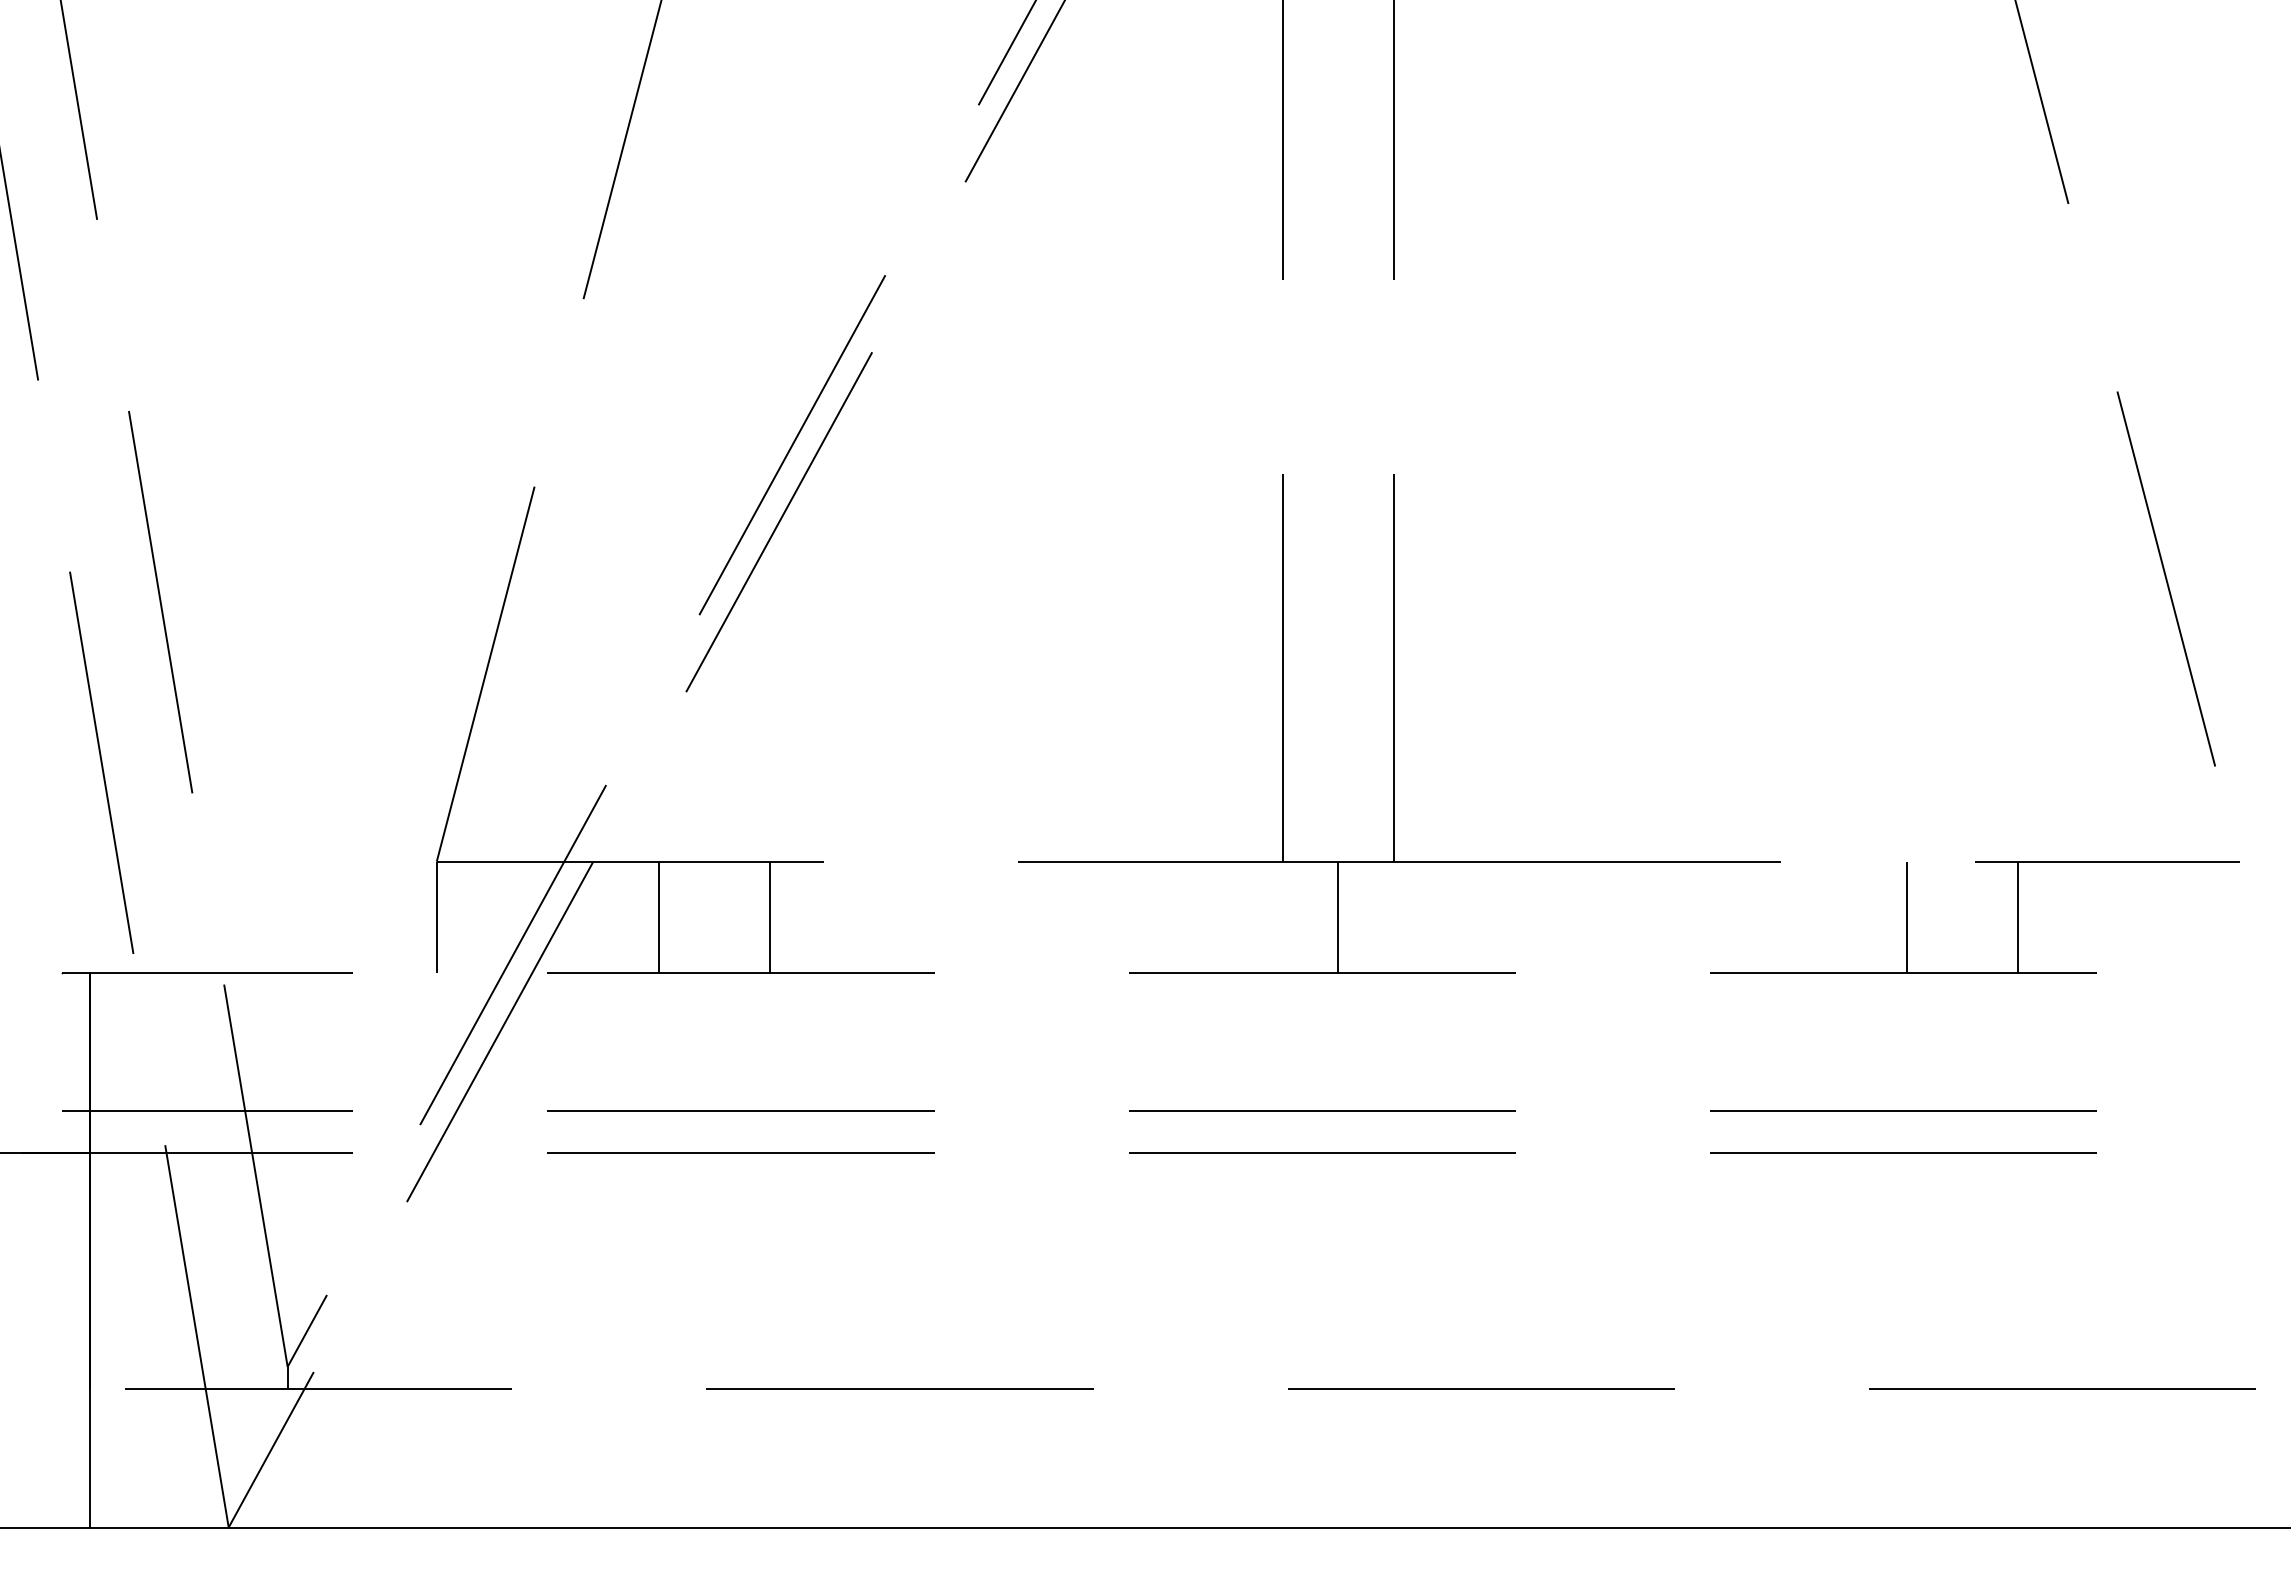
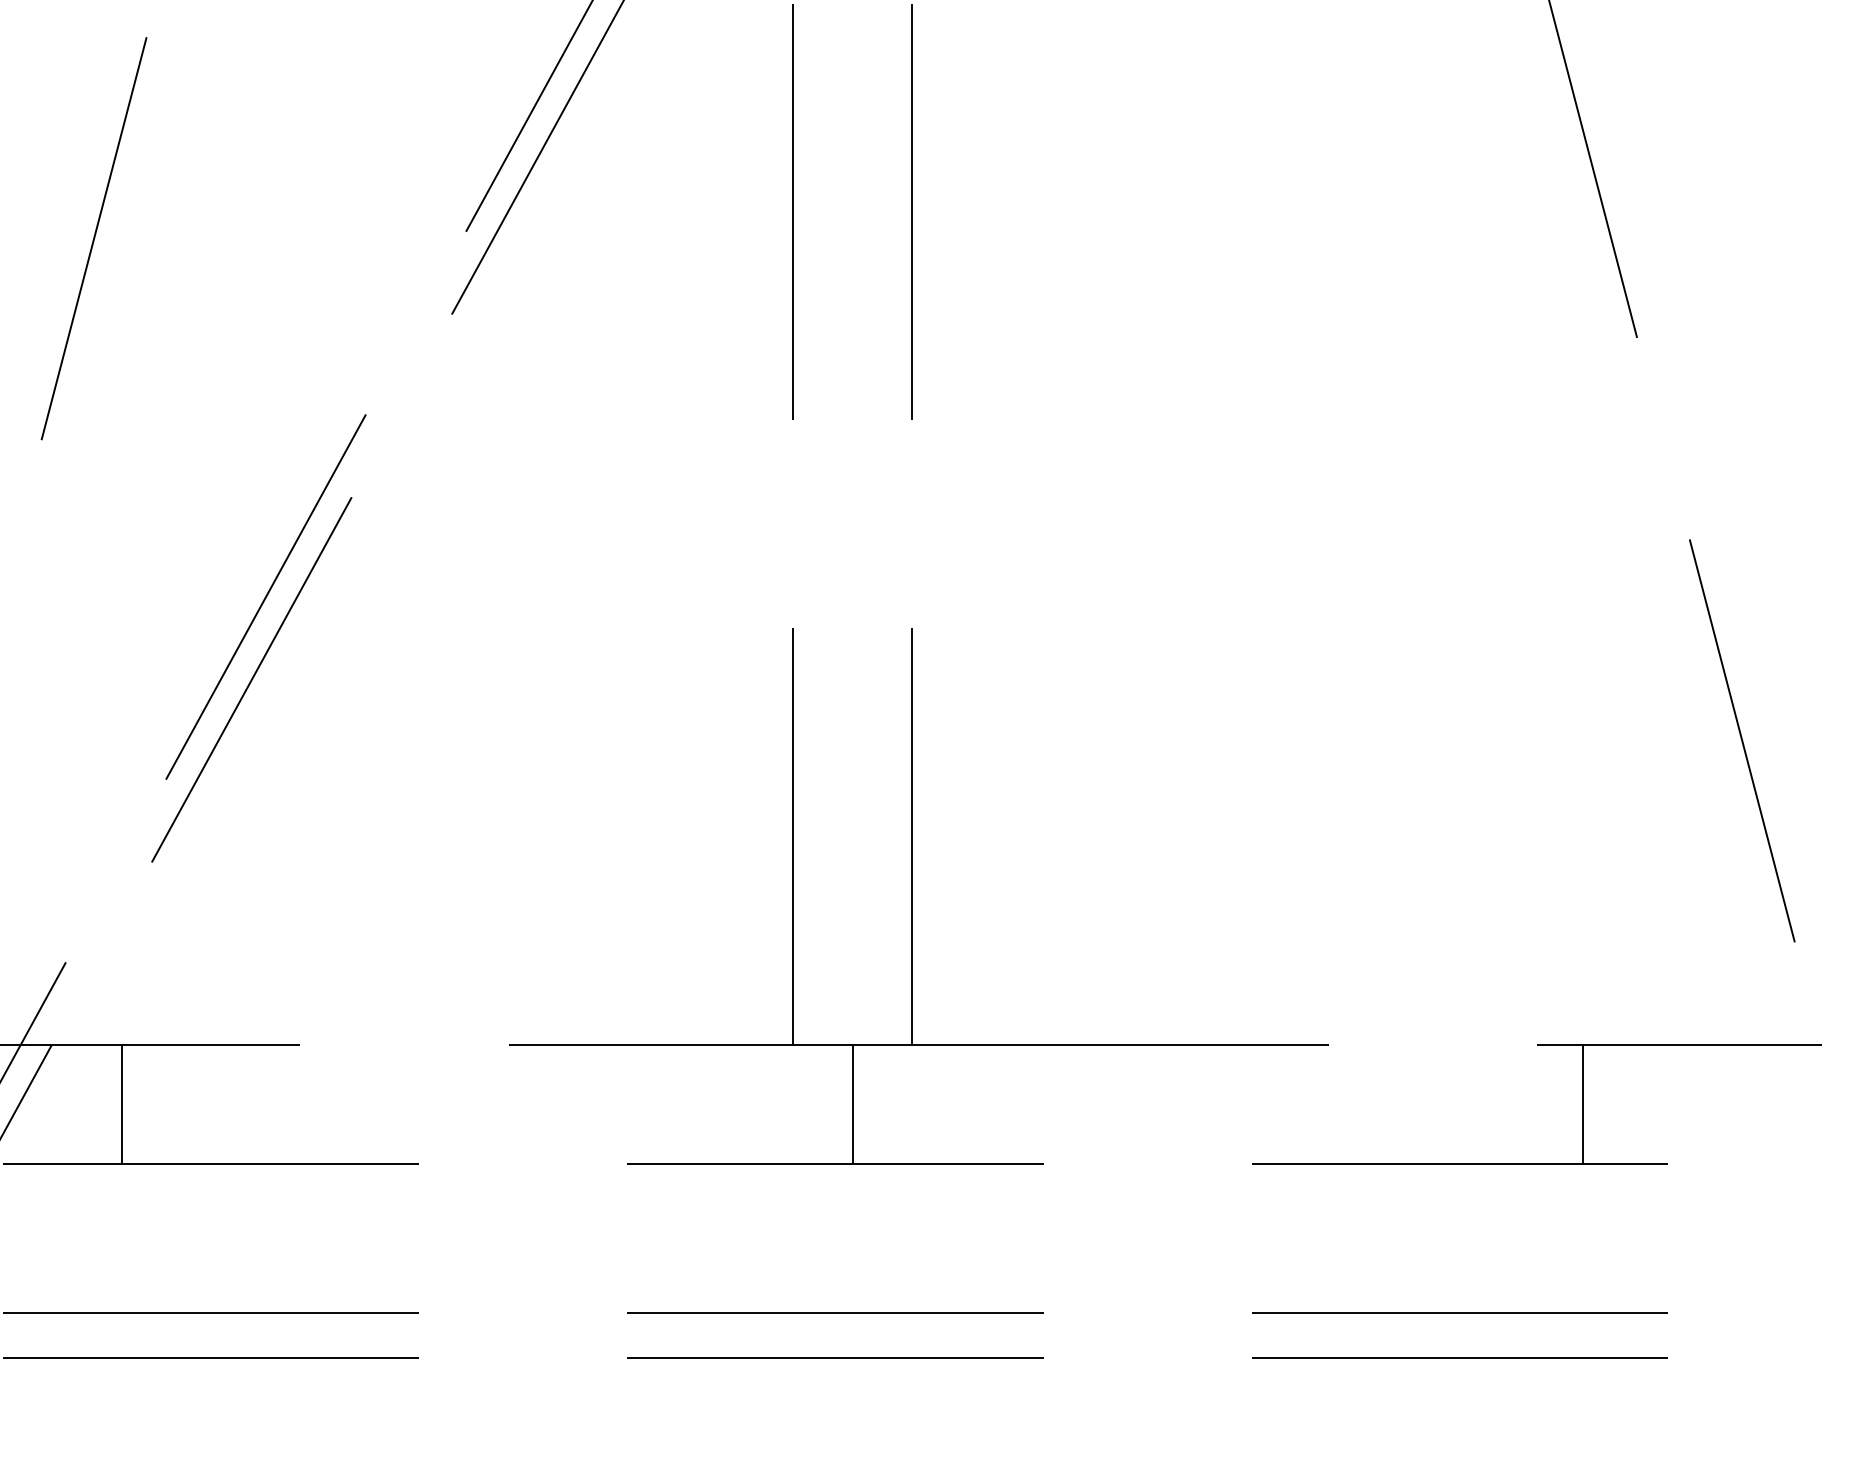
line: (769, 916) -> (241, 1103), removed
line: (1907, 916) -> (1464, 1103), removed

